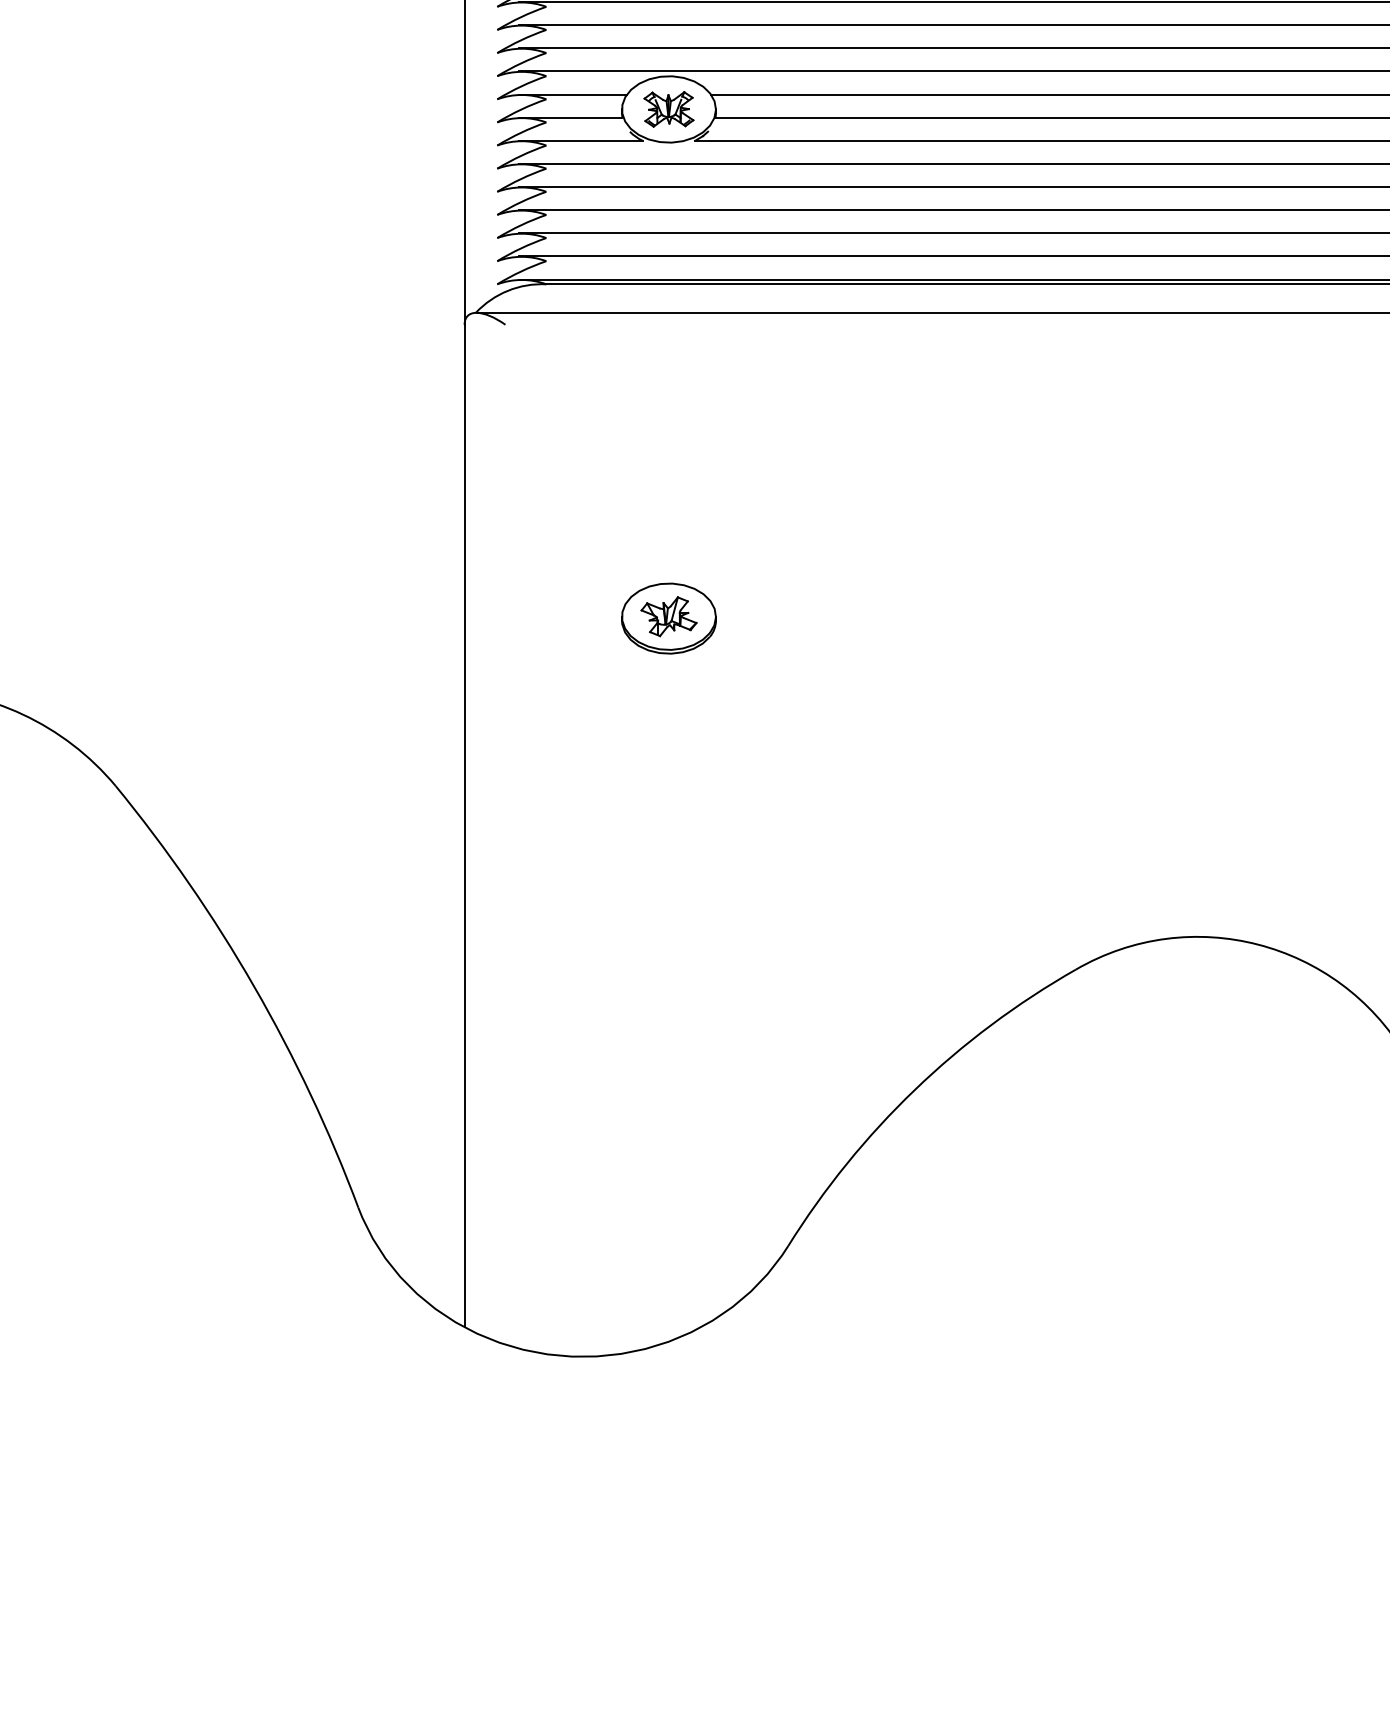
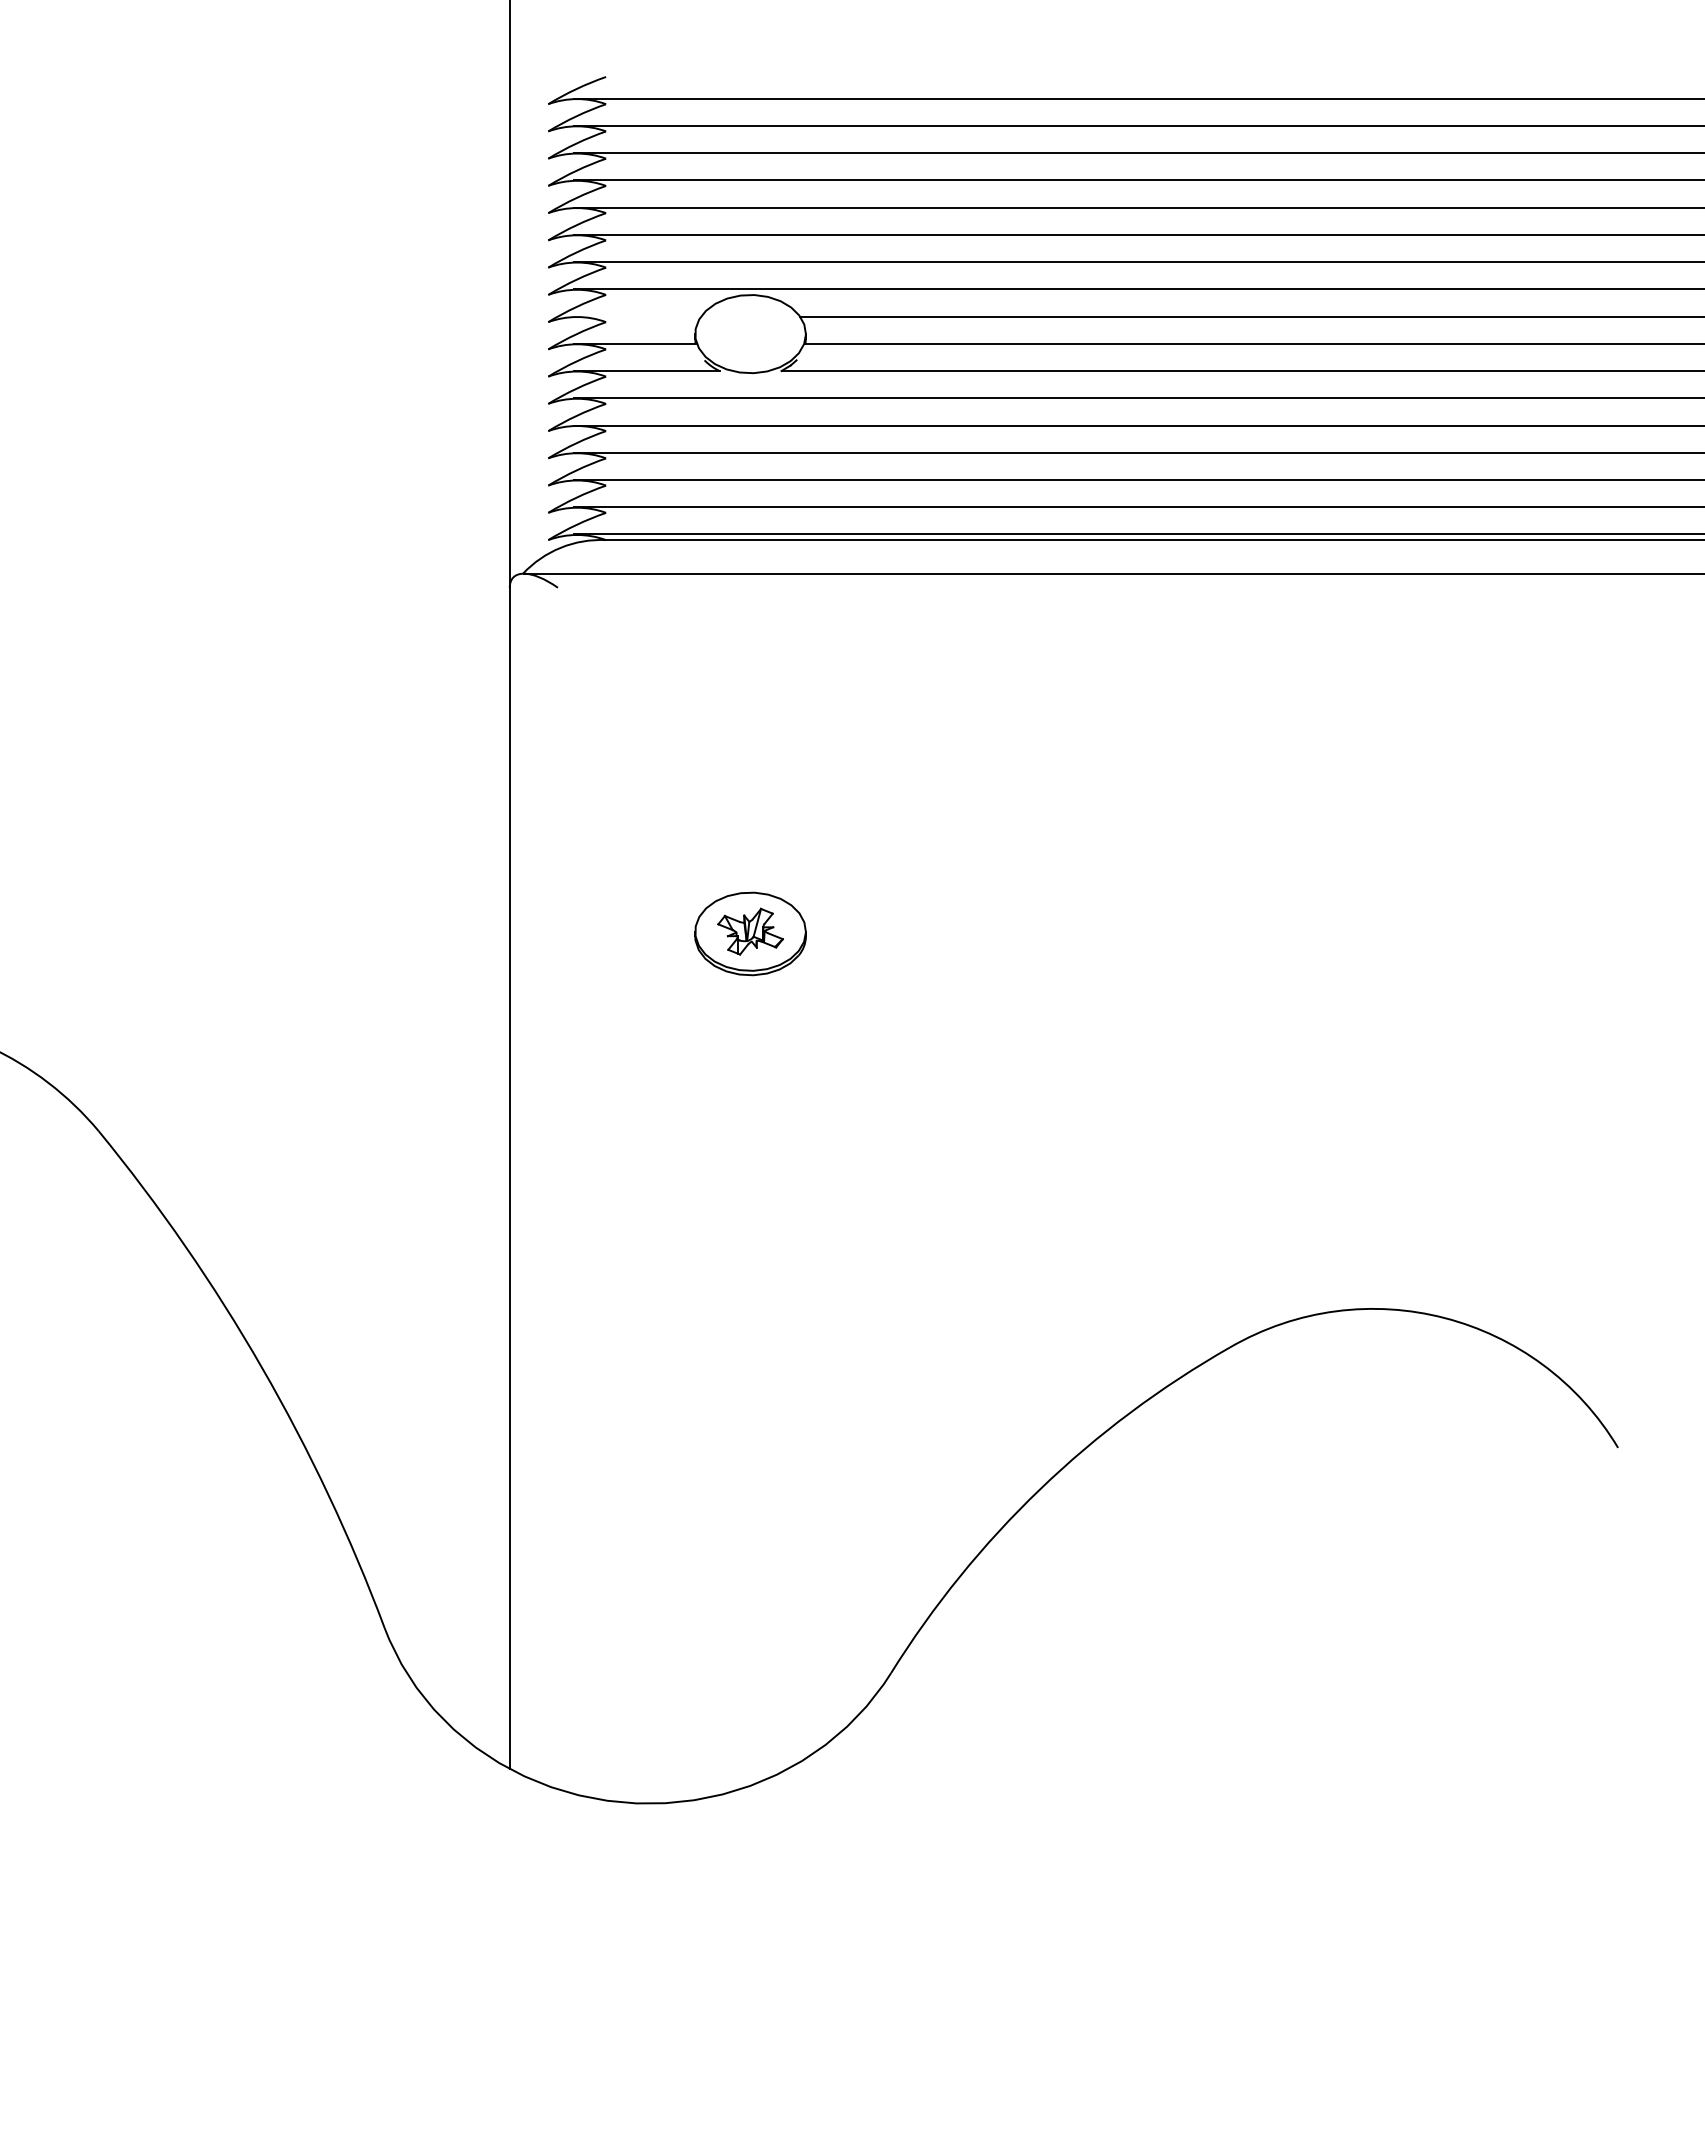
line: (573, 94) -> (637, 316), removed
part: (668, 108) -> (750, 333), removed

